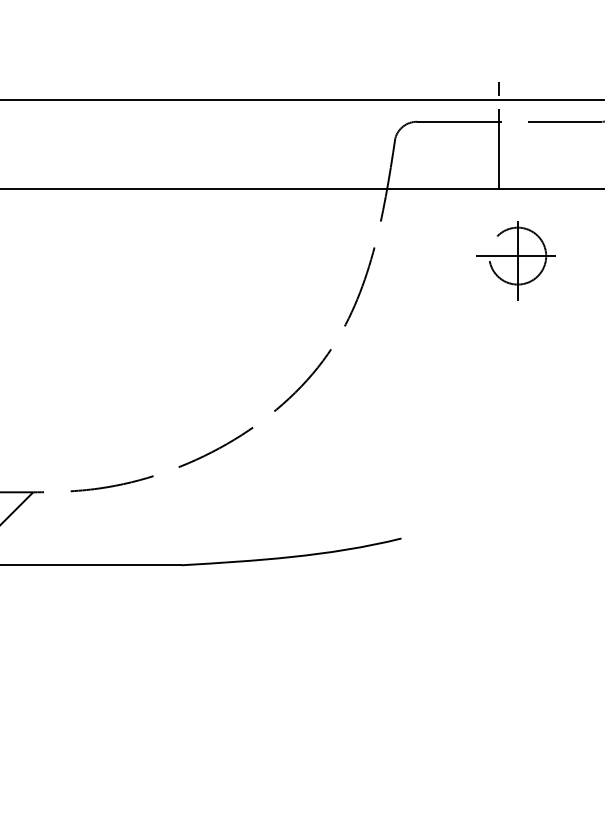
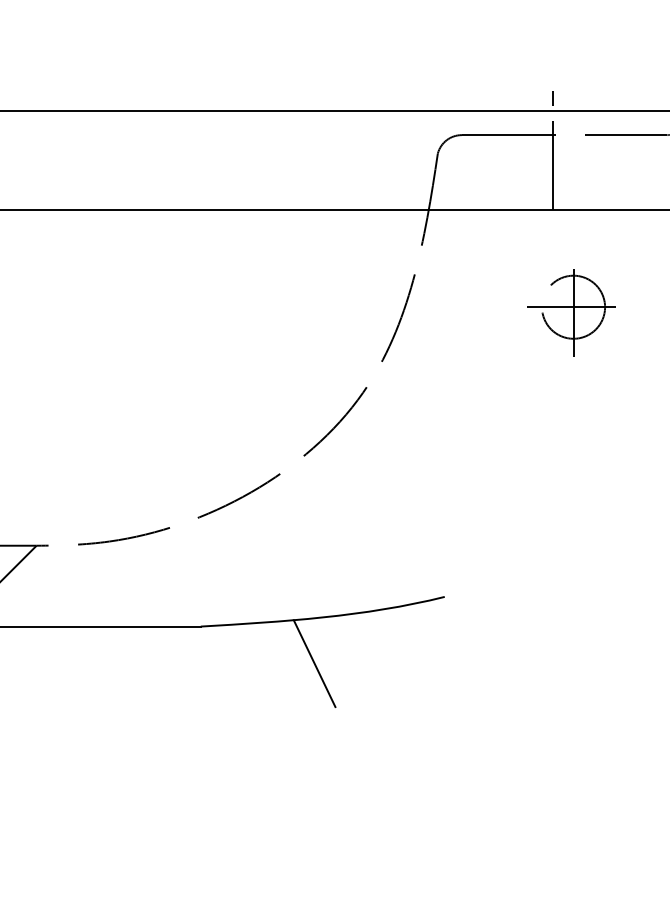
part: (515, 260) -> (571, 312), moved
line: (283, 598) -> (313, 663), added

